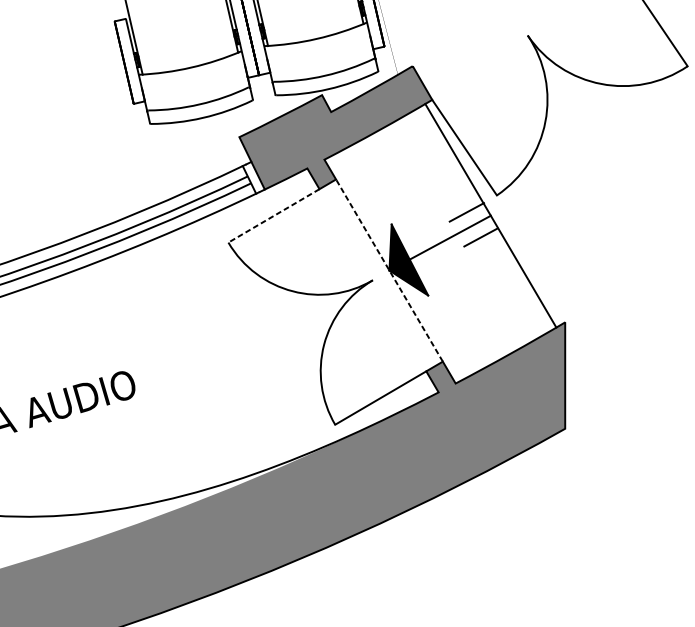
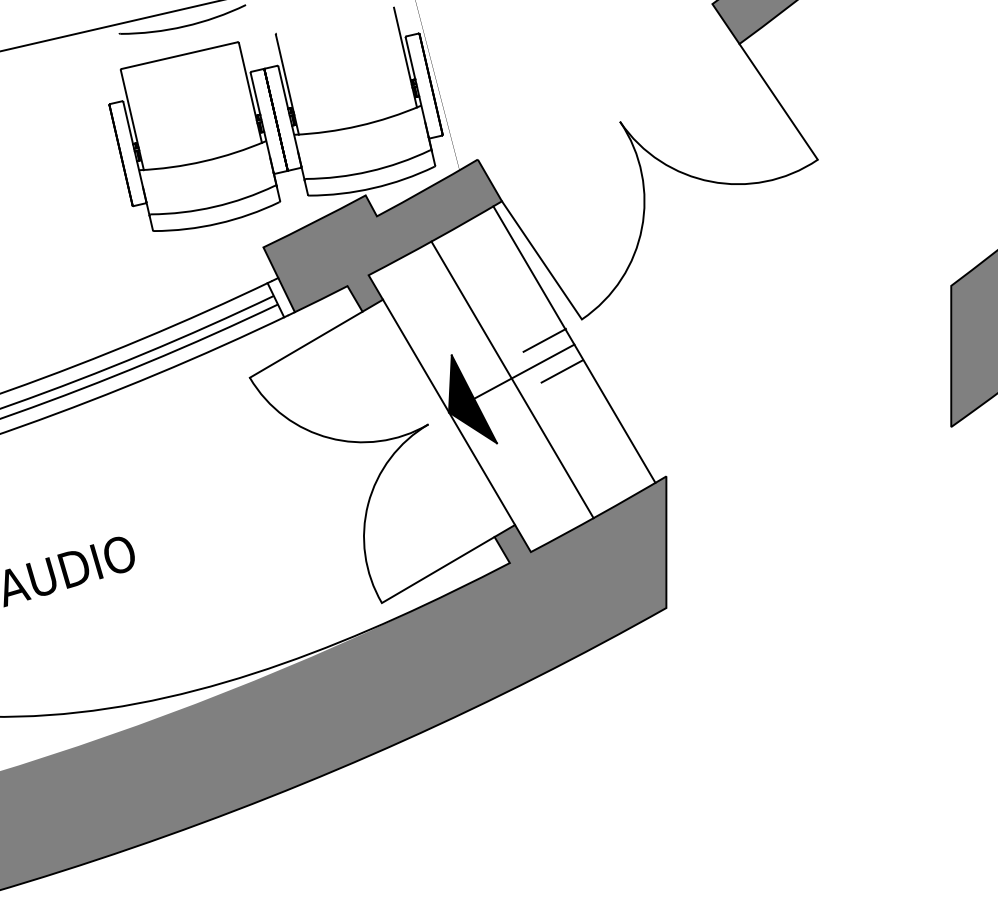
line: (273, 216) -> (305, 345), dashed -> solid
line: (440, 243) -> (512, 379), added
line: (389, 270) -> (449, 412), dashed -> solid

